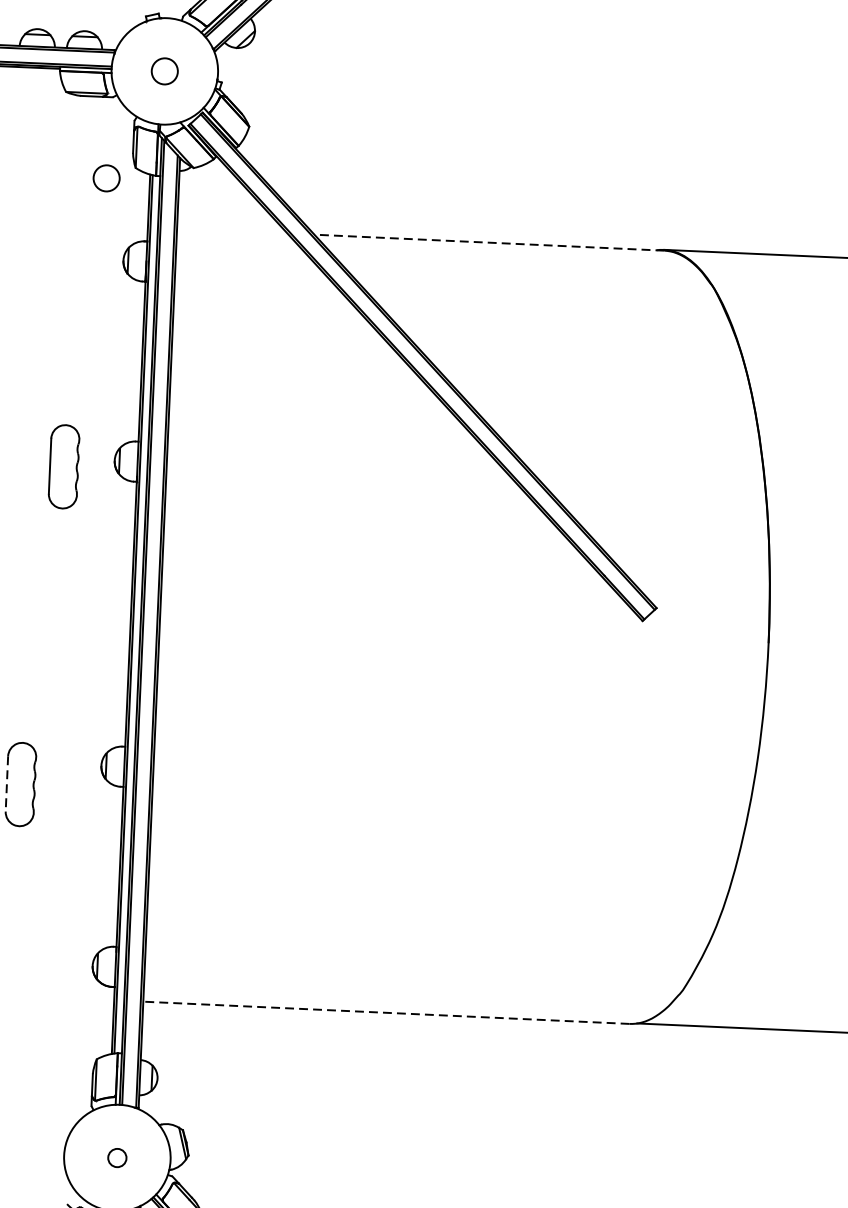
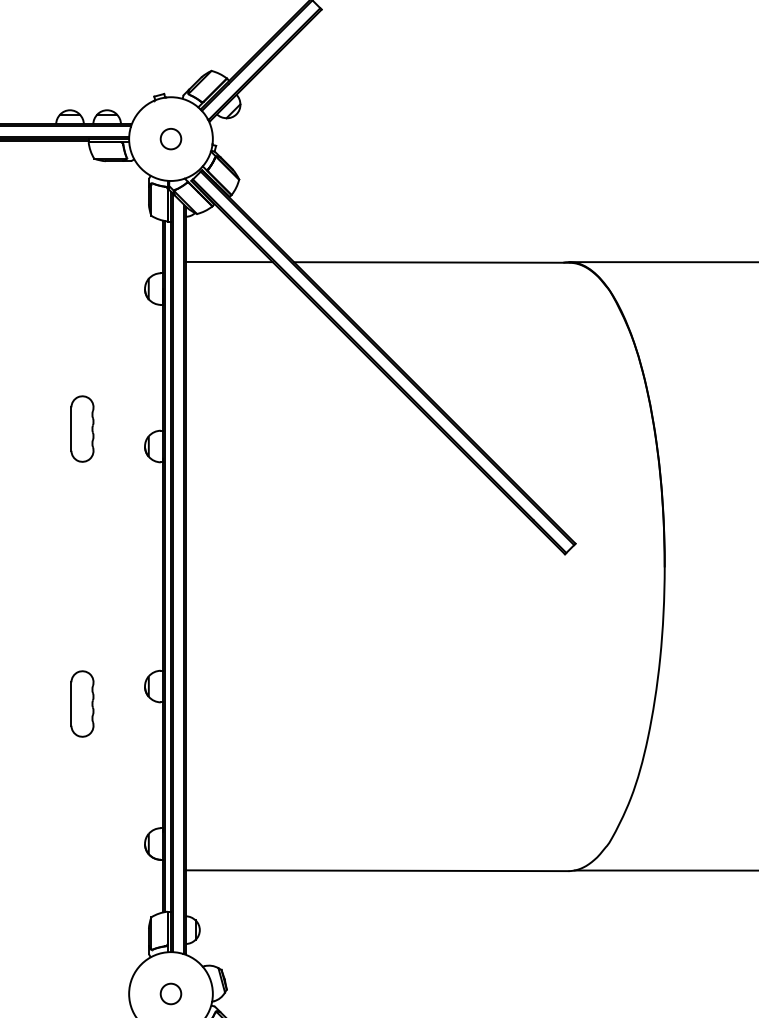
circle: (105, 178) -> (128, 225), removed
line: (232, 230) -> (229, 261), added
line: (489, 242) -> (431, 262), dashed -> solid
part: (64, 466) -> (82, 428), moved
line: (6, 784) -> (71, 704), dashed -> solid
line: (385, 1012) -> (376, 870), dashed -> solid
circle: (116, 1157) -> (170, 993), size x1.43

